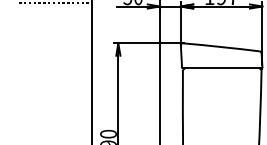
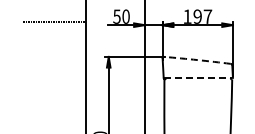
arc: (221, 47) -> (197, 60), solid -> dashed
line: (222, 68) -> (198, 78), solid -> dashed

